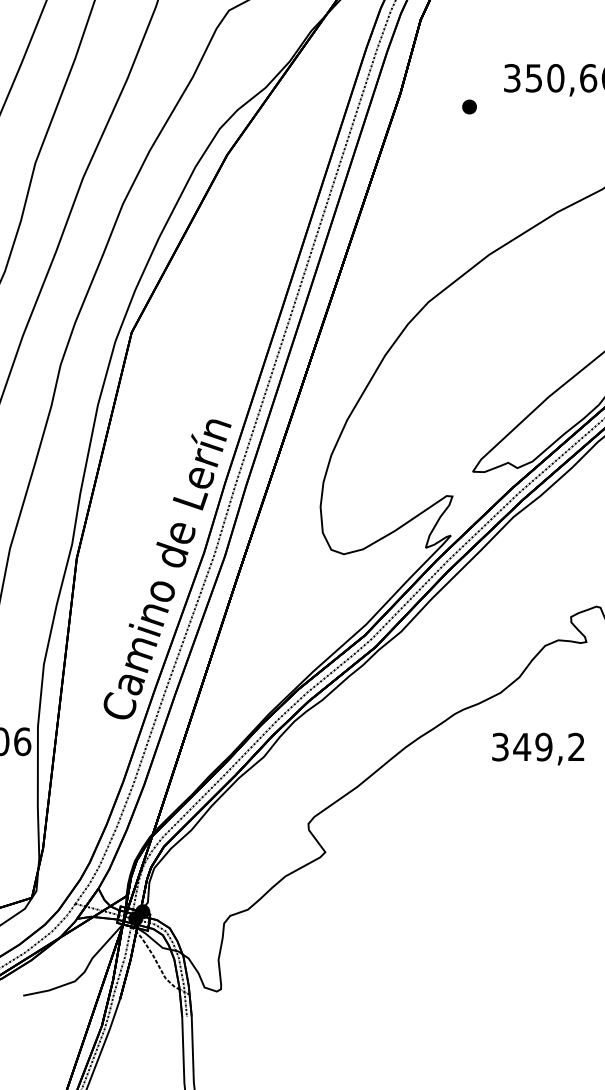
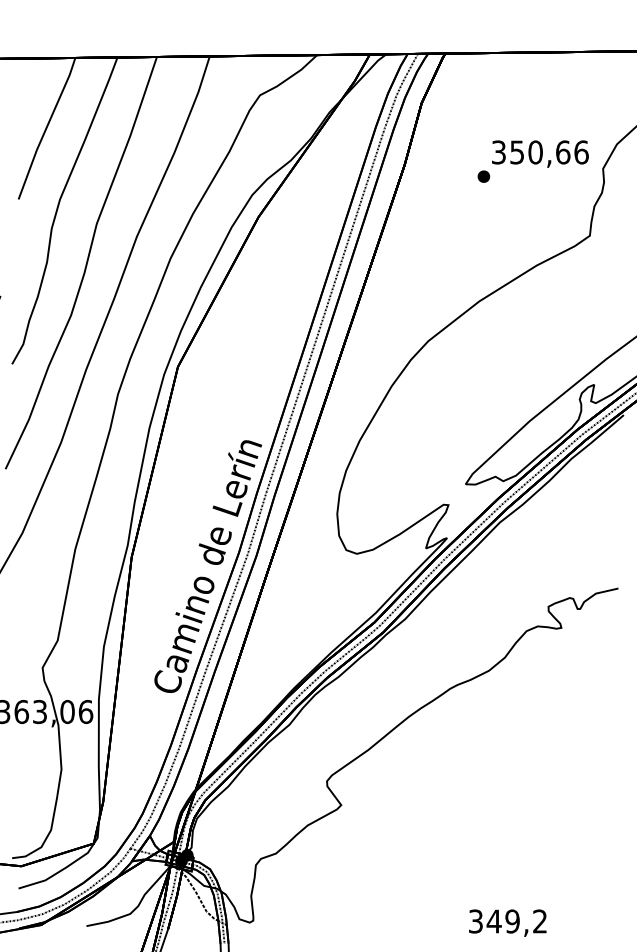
part: (469, 106) -> (483, 176), moved
text: (537, 748) -> (507, 922), moved

